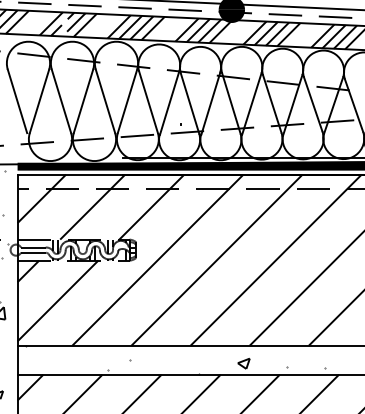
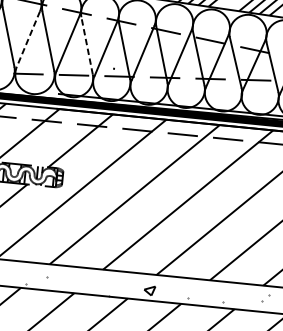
line: (83, 101) -> (28, 39), solid -> dashed
line: (148, 101) -> (87, 45), solid -> dashed

